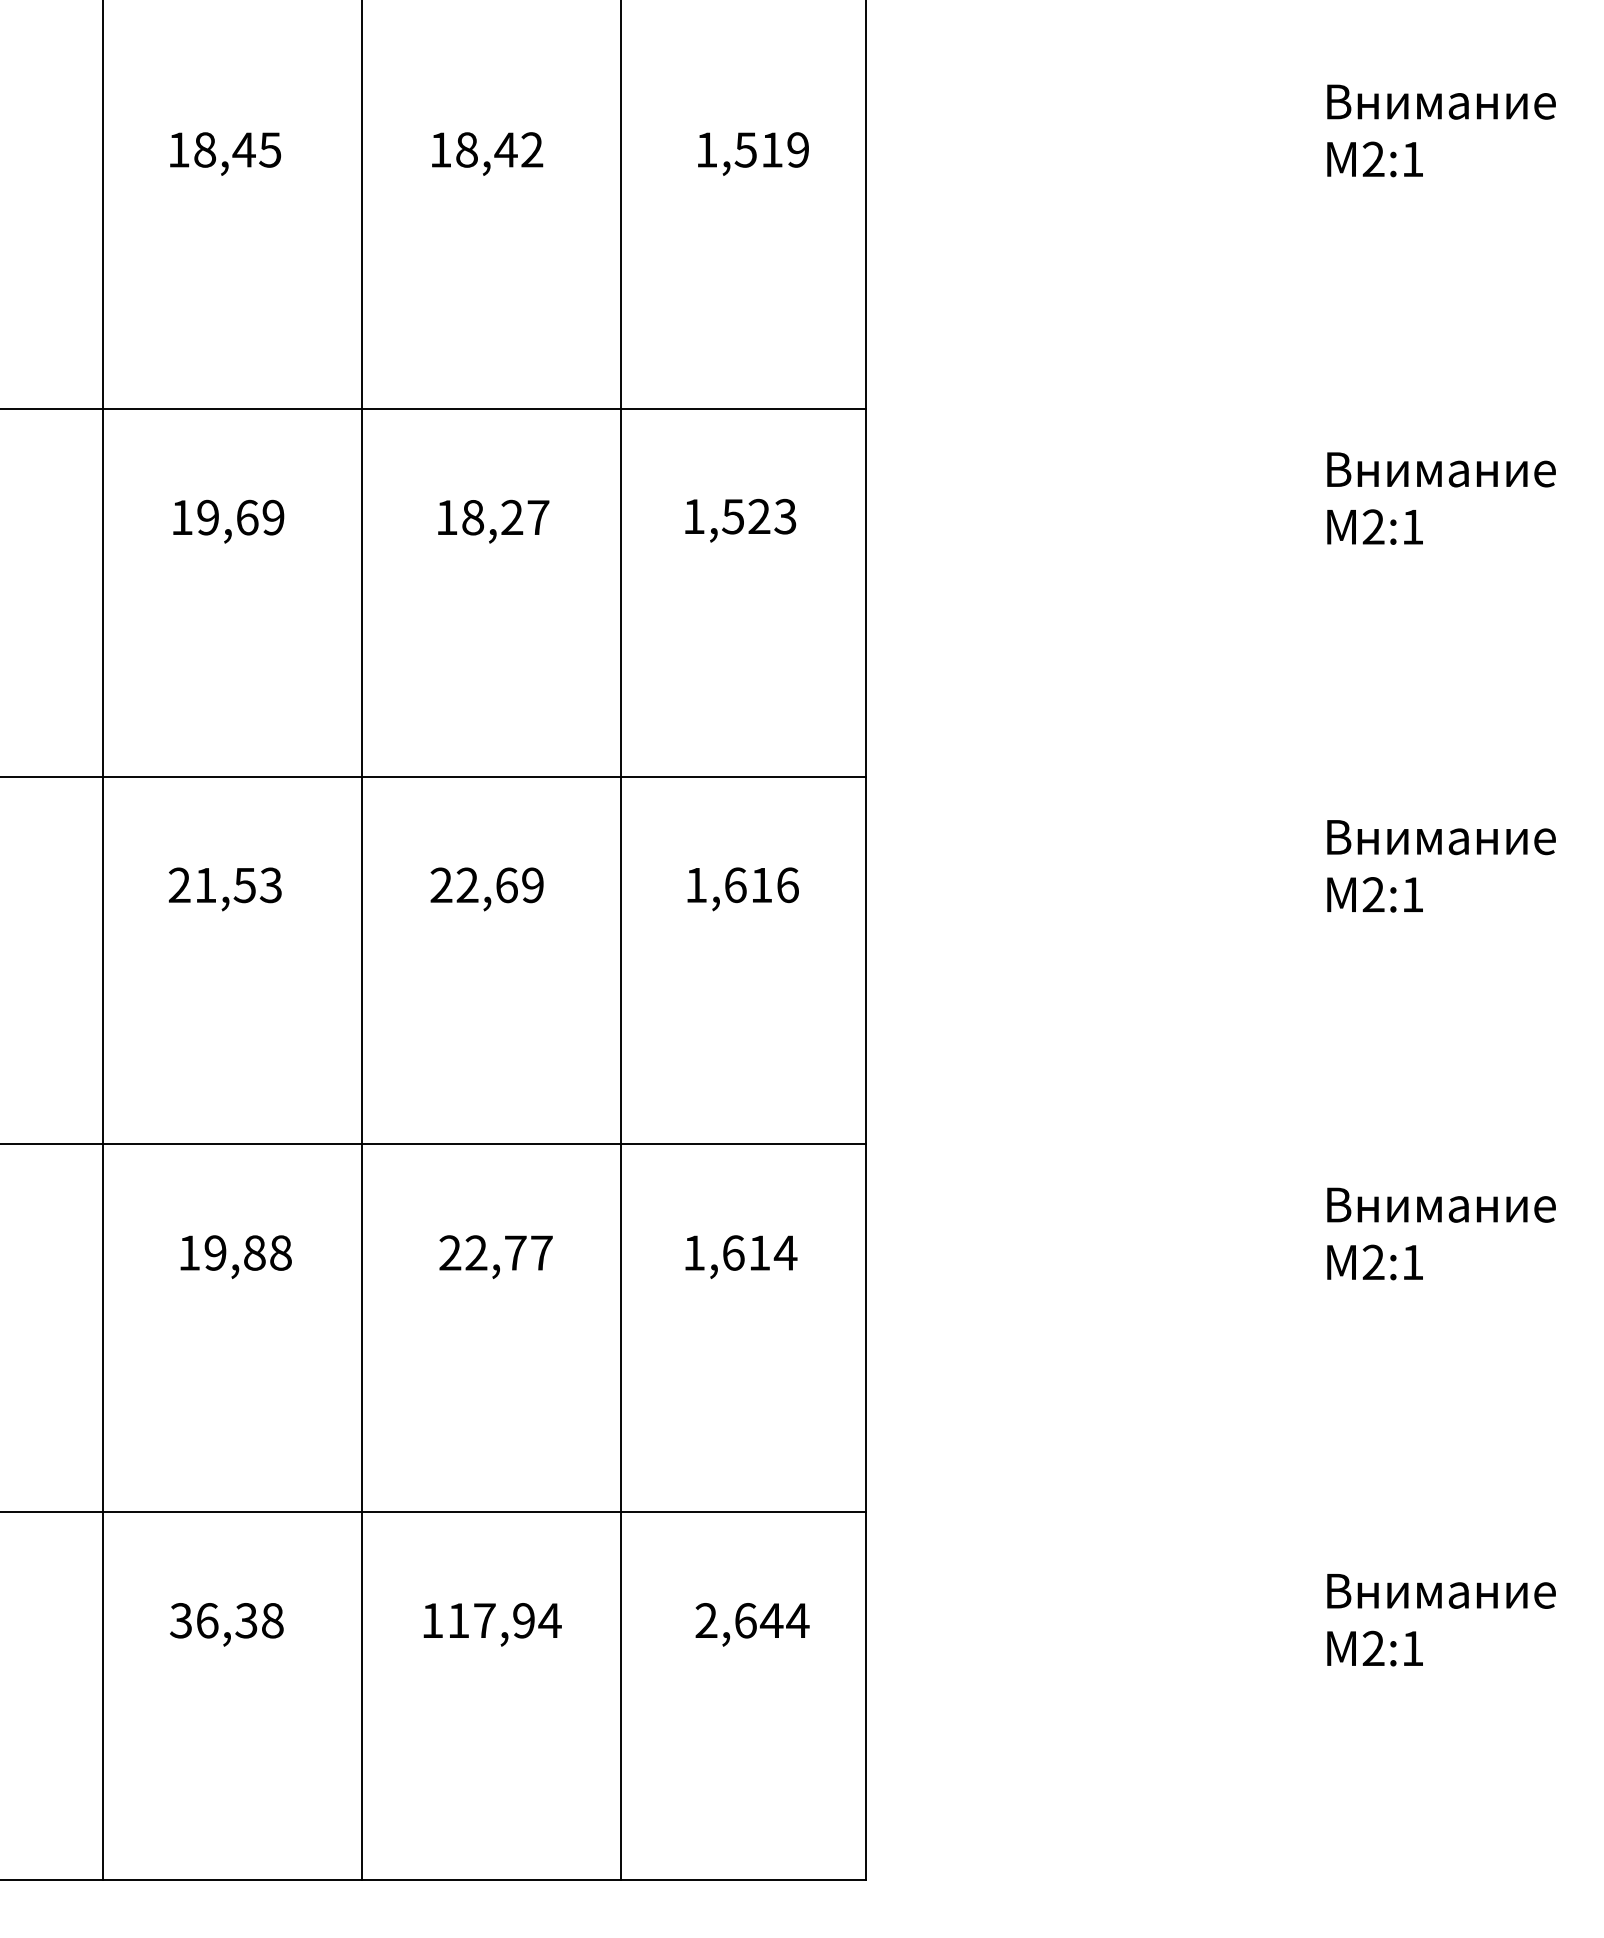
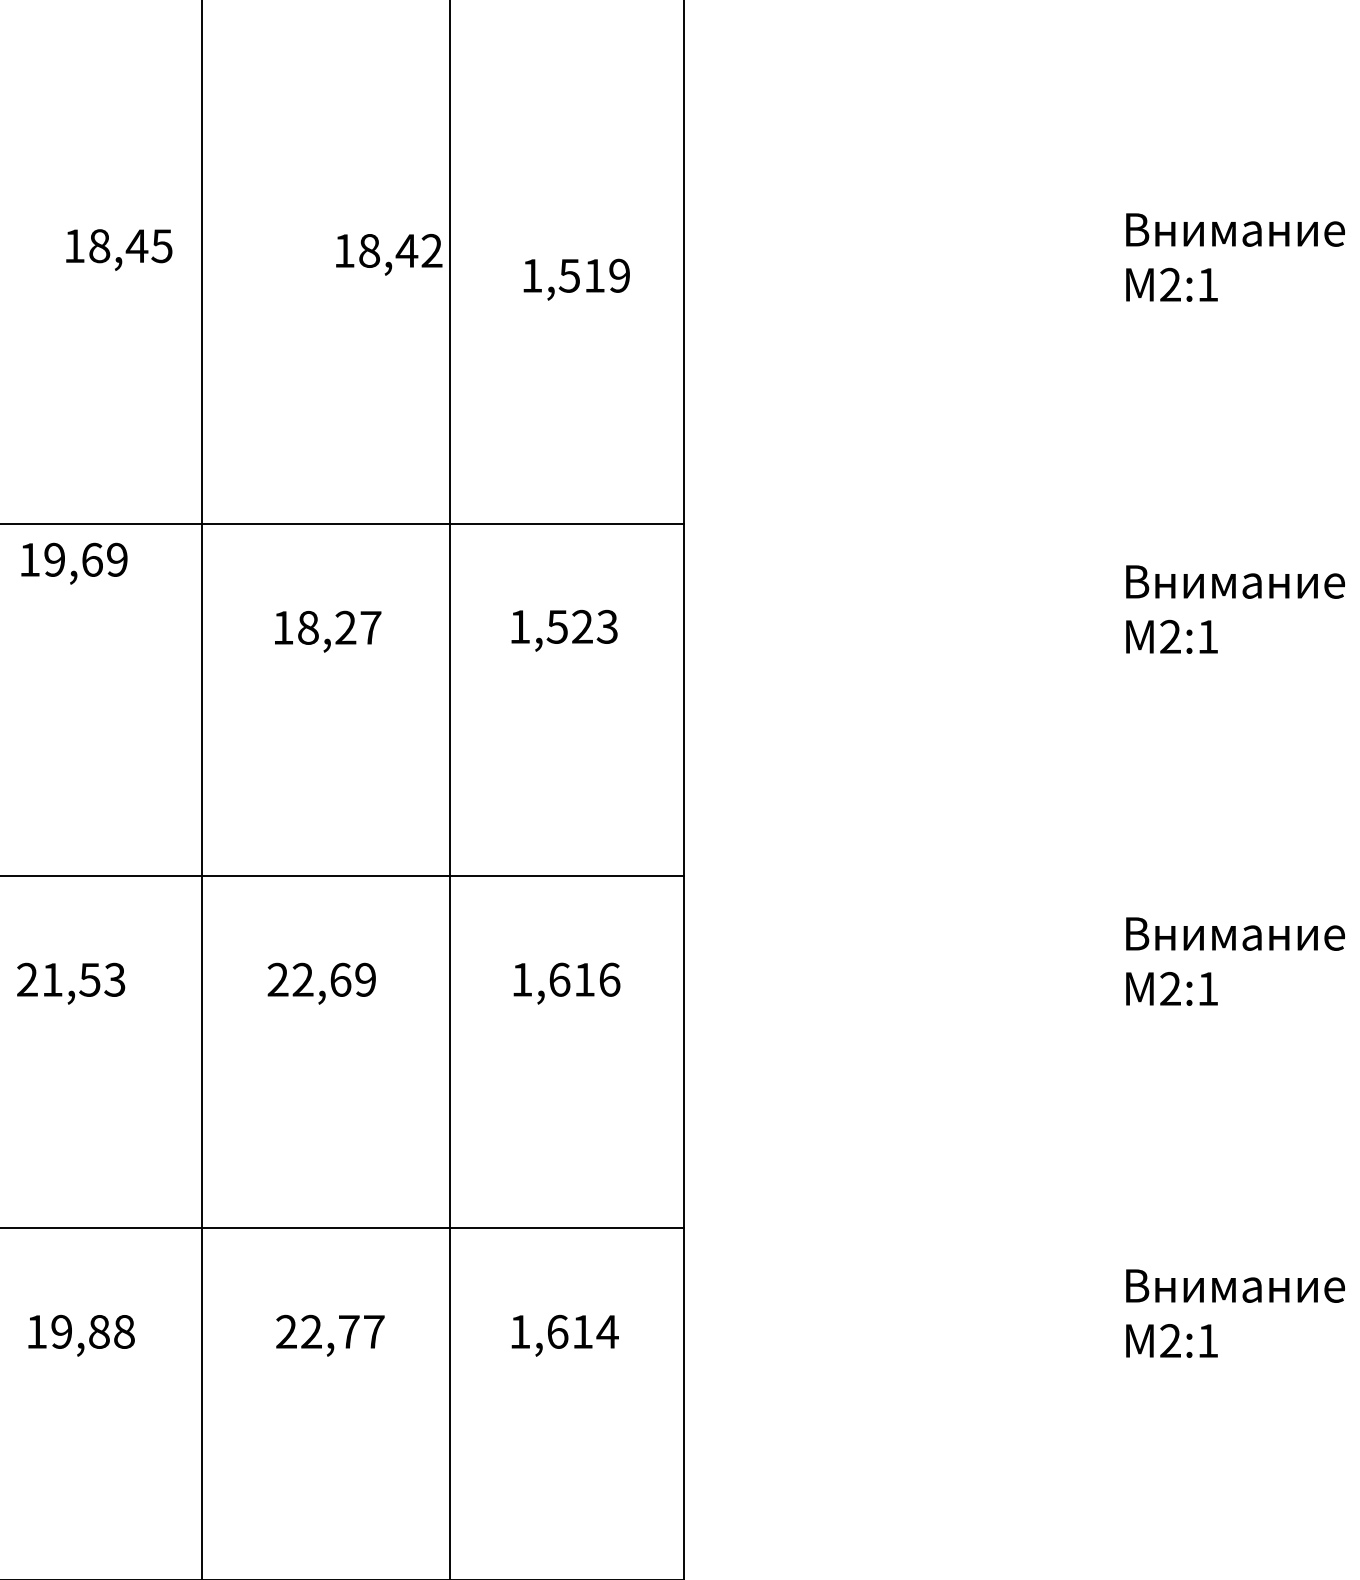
text: (225, 153) -> (119, 249), moved
text: (487, 153) -> (389, 254), moved
text: (228, 521) -> (74, 563), moved

